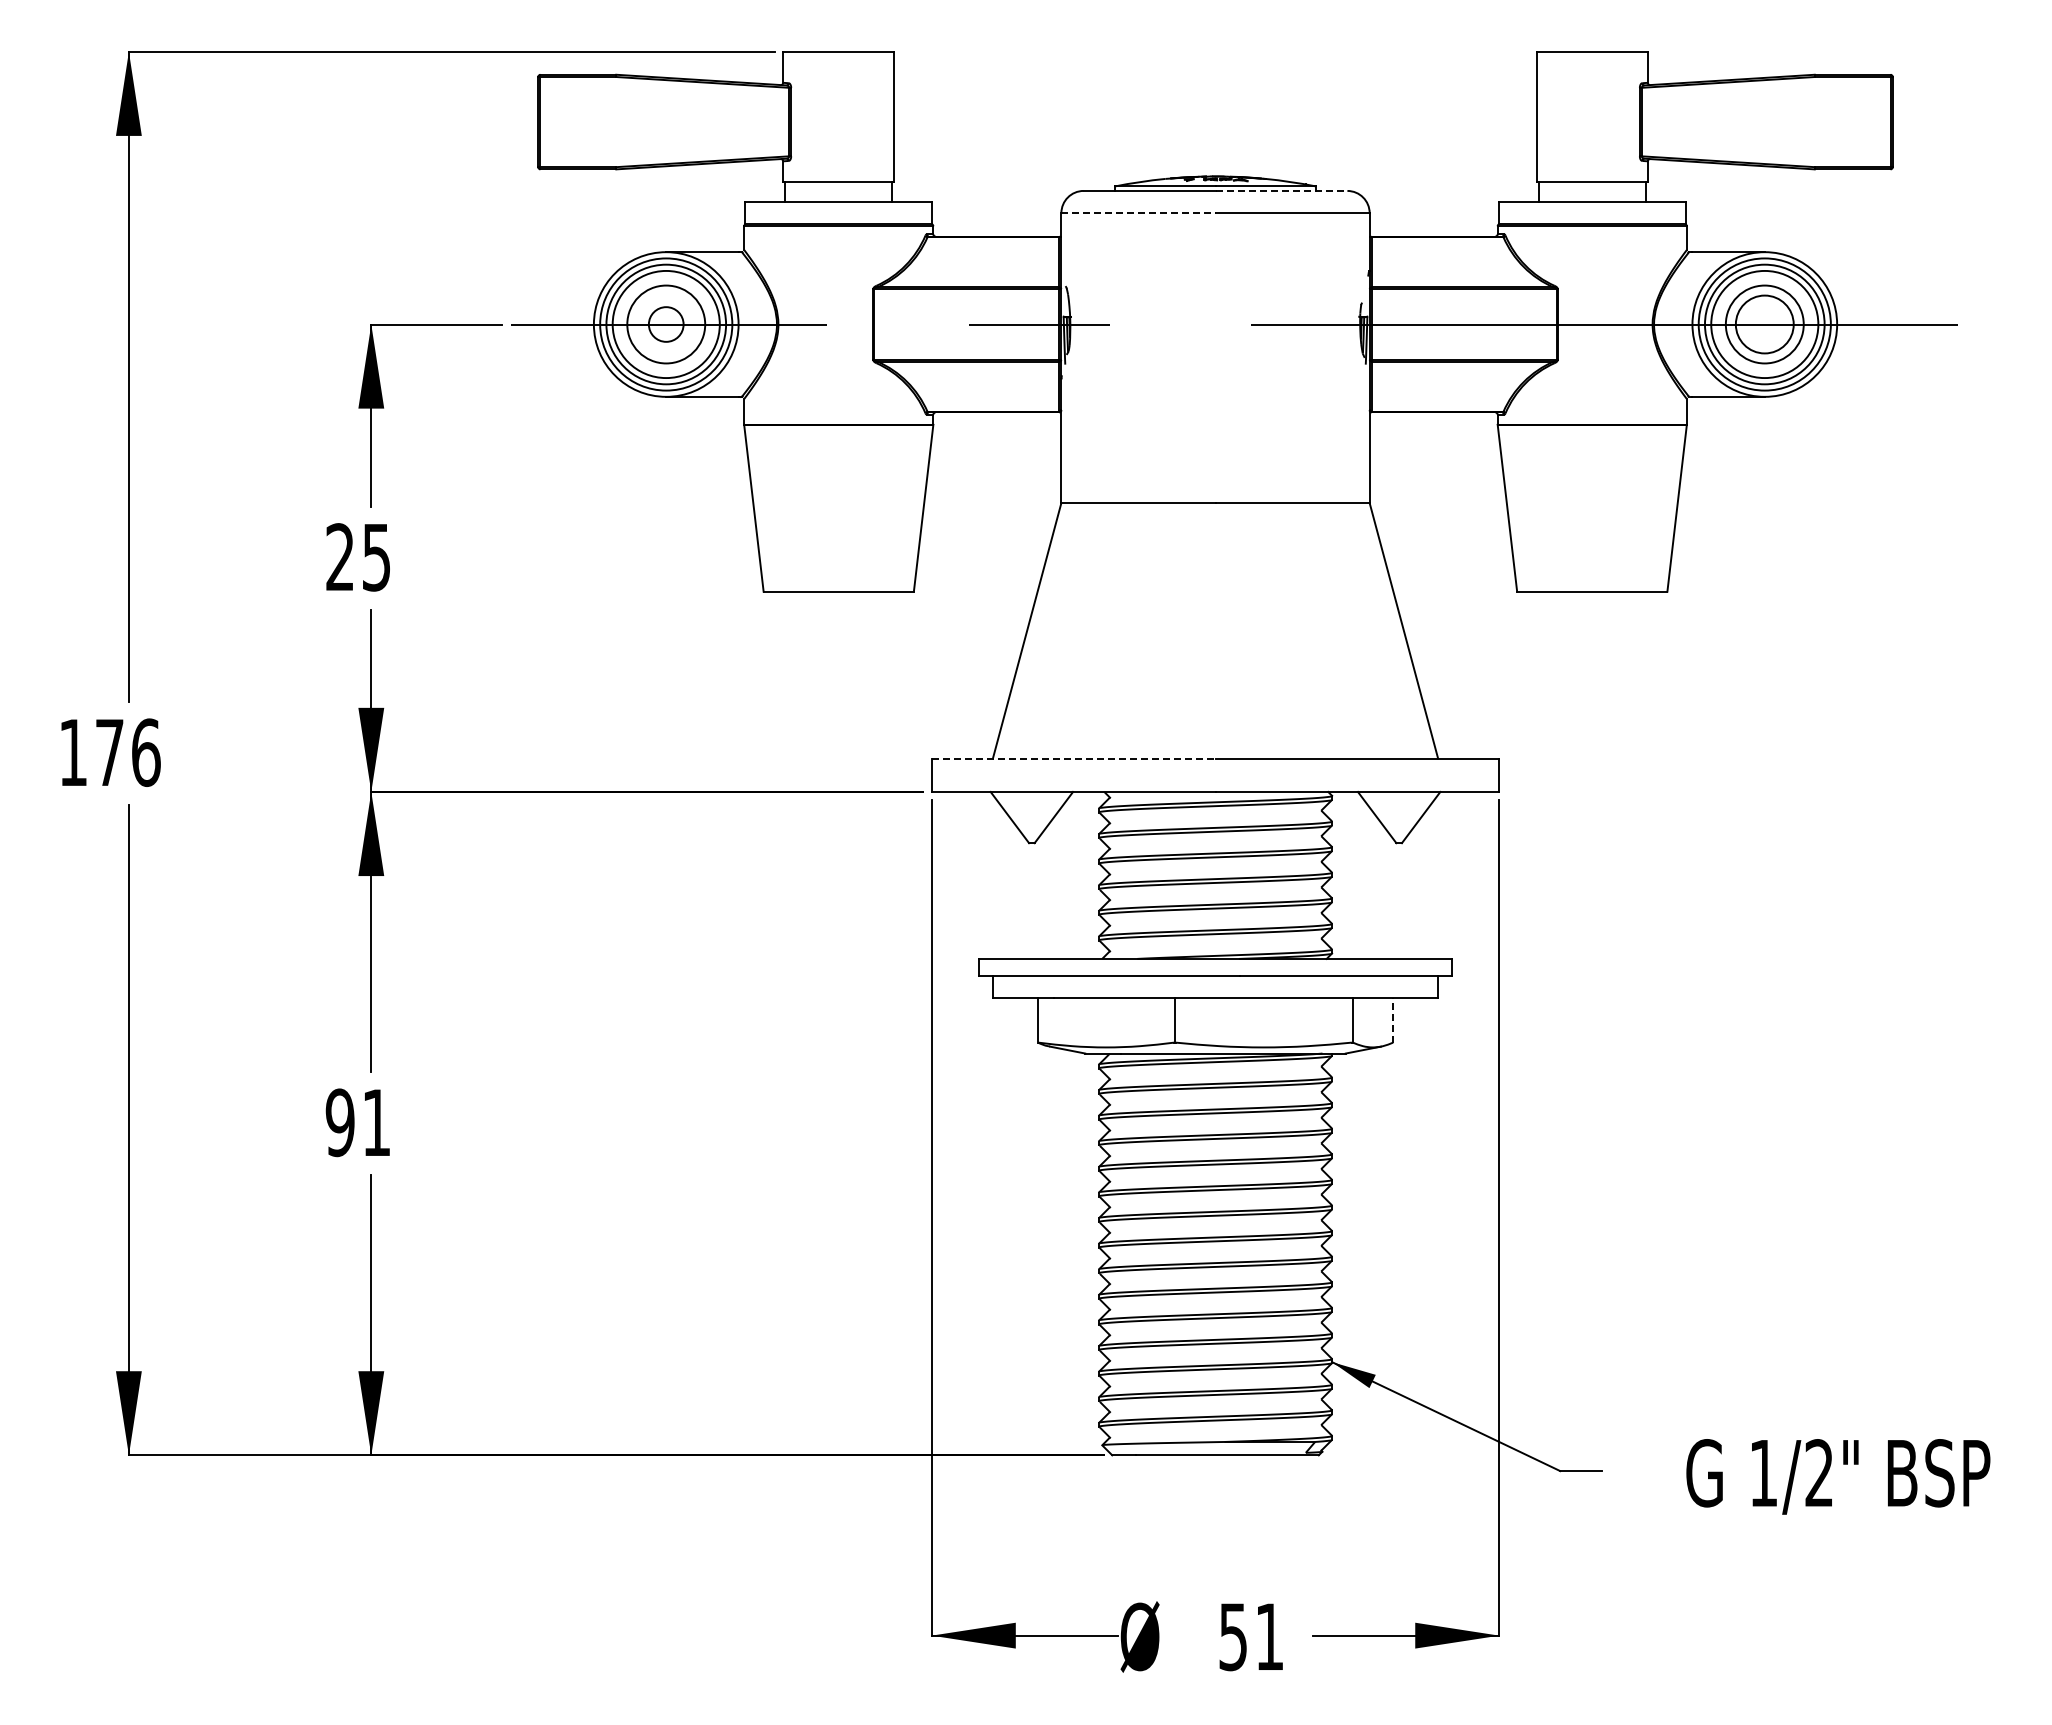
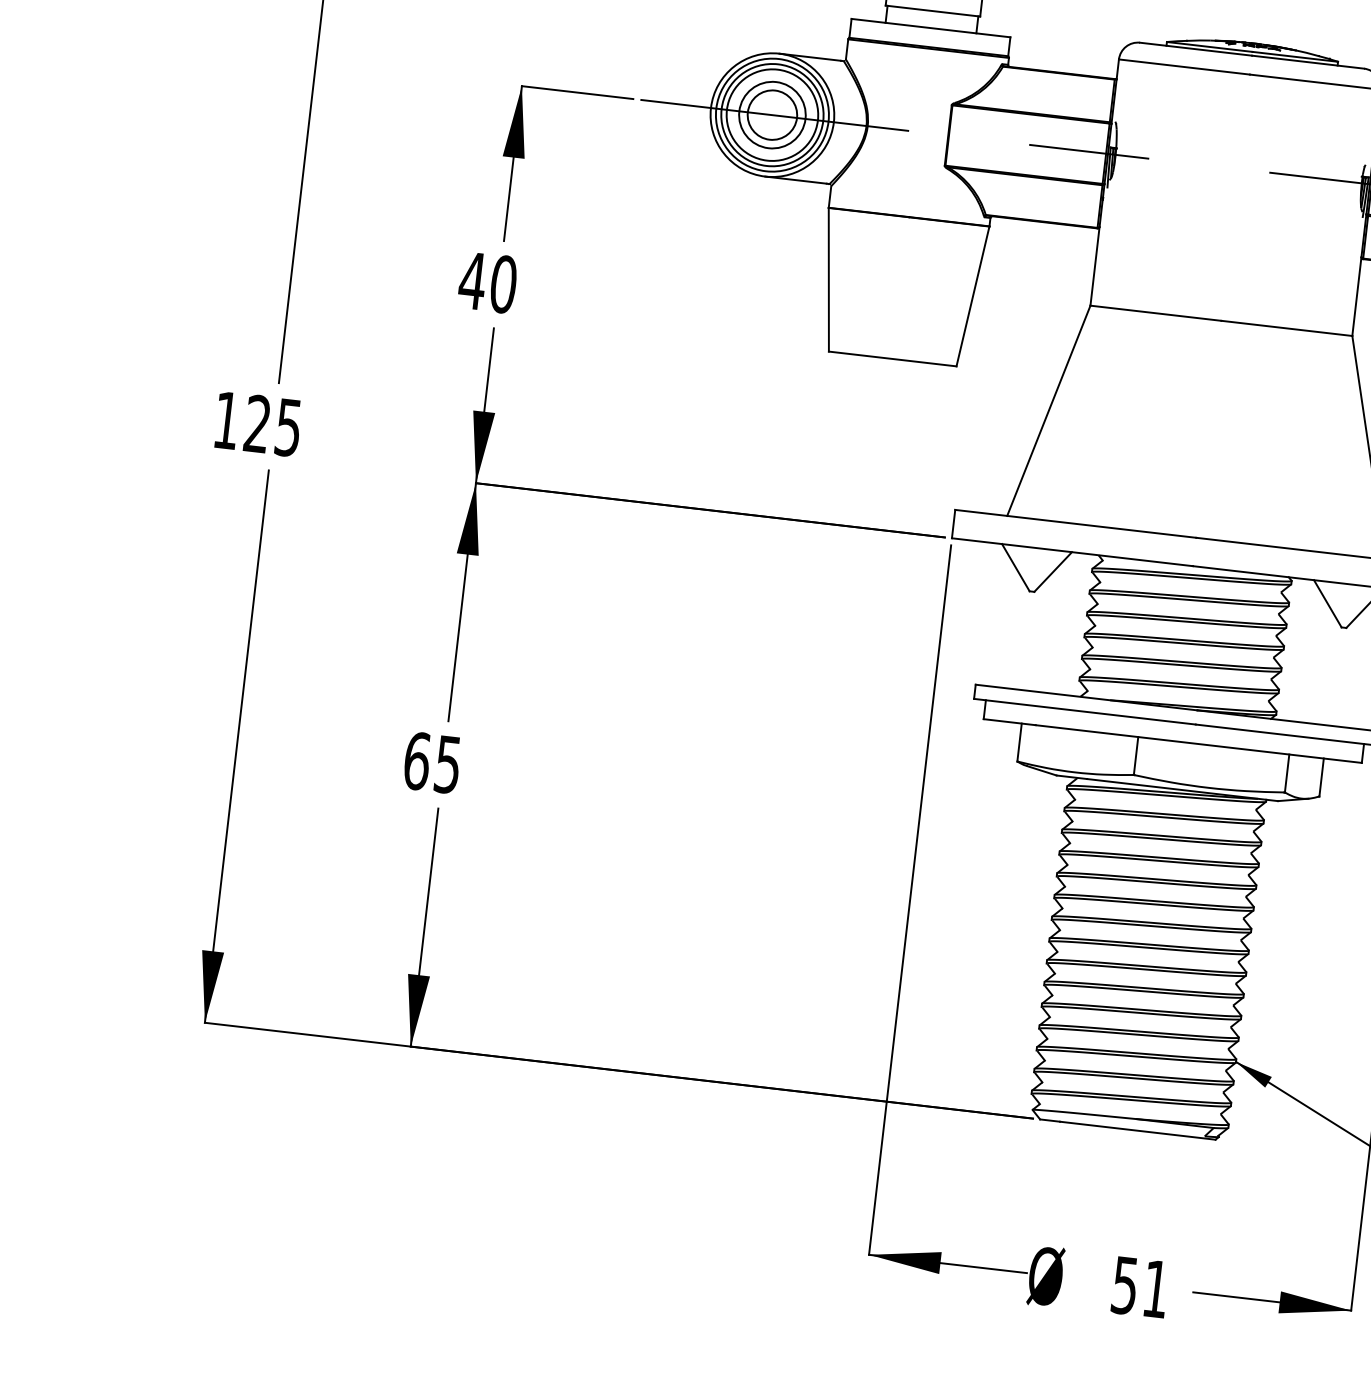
line: (1281, 190) -> (1308, 61), dashed -> solid
line: (1138, 213) -> (1184, 67), dashed -> solid
circle: (666, 324) -> (772, 115), size x1.67
text: (358, 557) -> (488, 282), 25 -> 40
text: (127, 752) -> (272, 425), 176 -> 125
line: (1073, 758) -> (1075, 523), dashed -> solid
line: (1393, 1019) -> (1321, 776), dashed -> solid
text: (357, 1122) -> (431, 762), 91 -> 65

